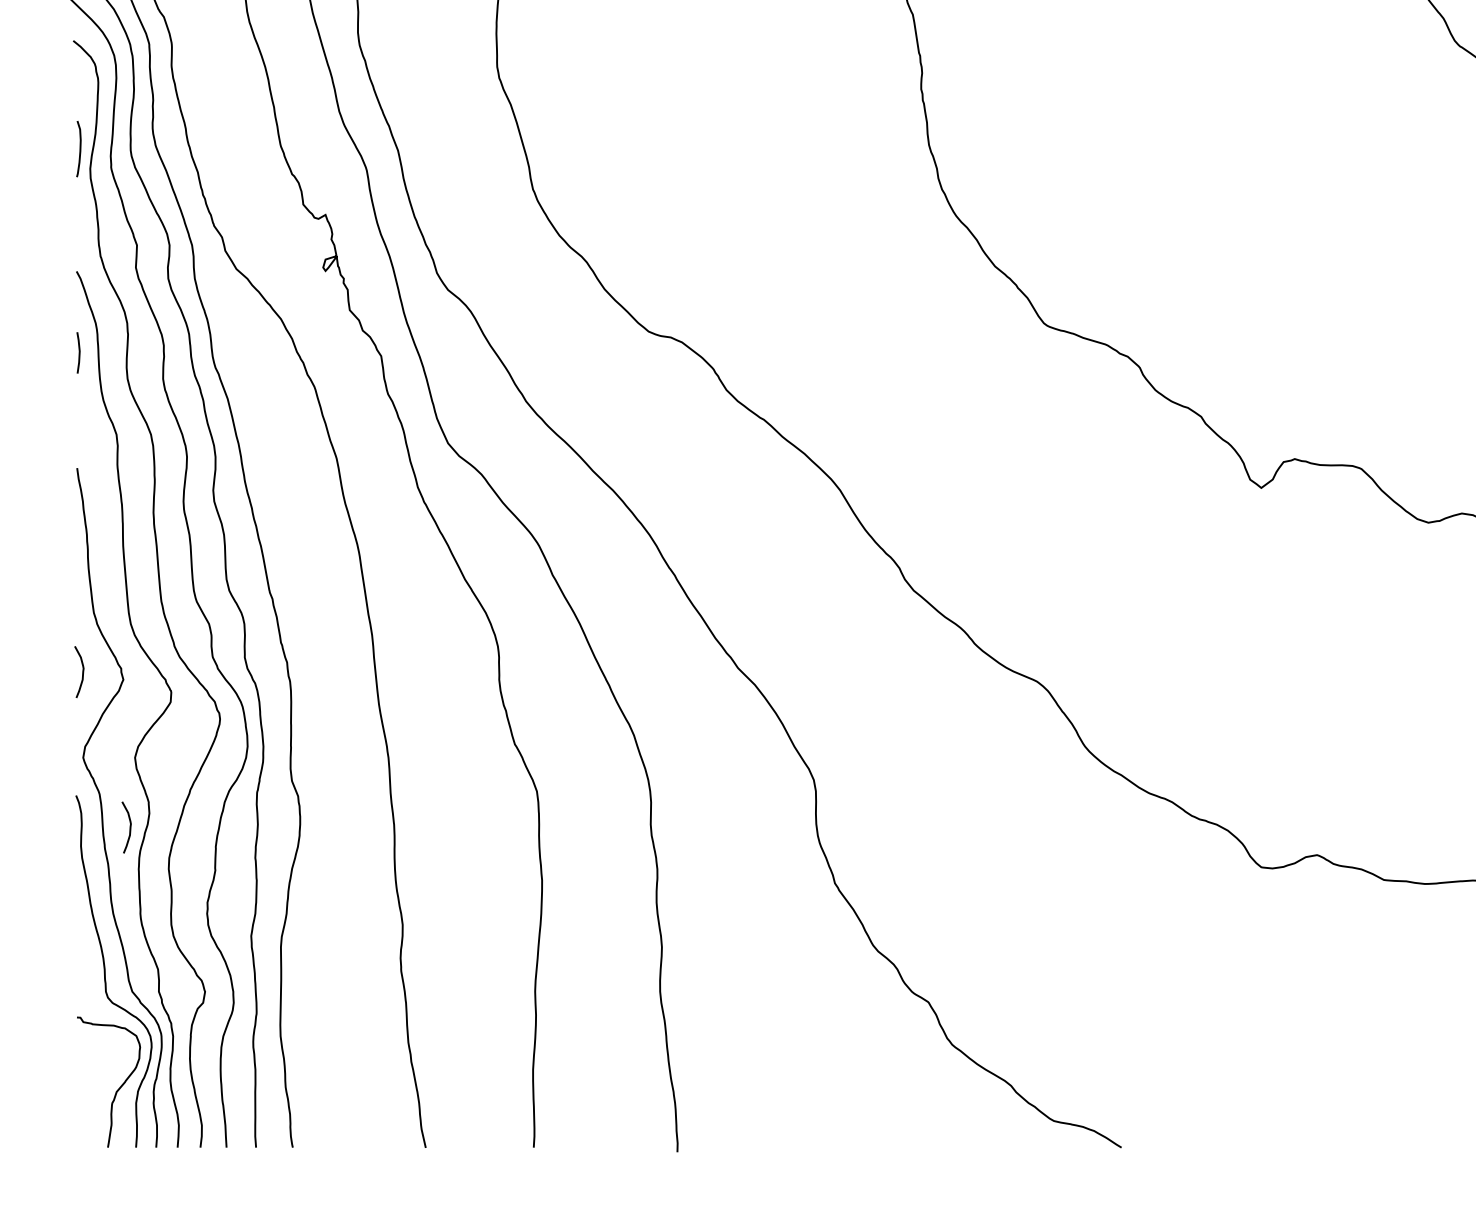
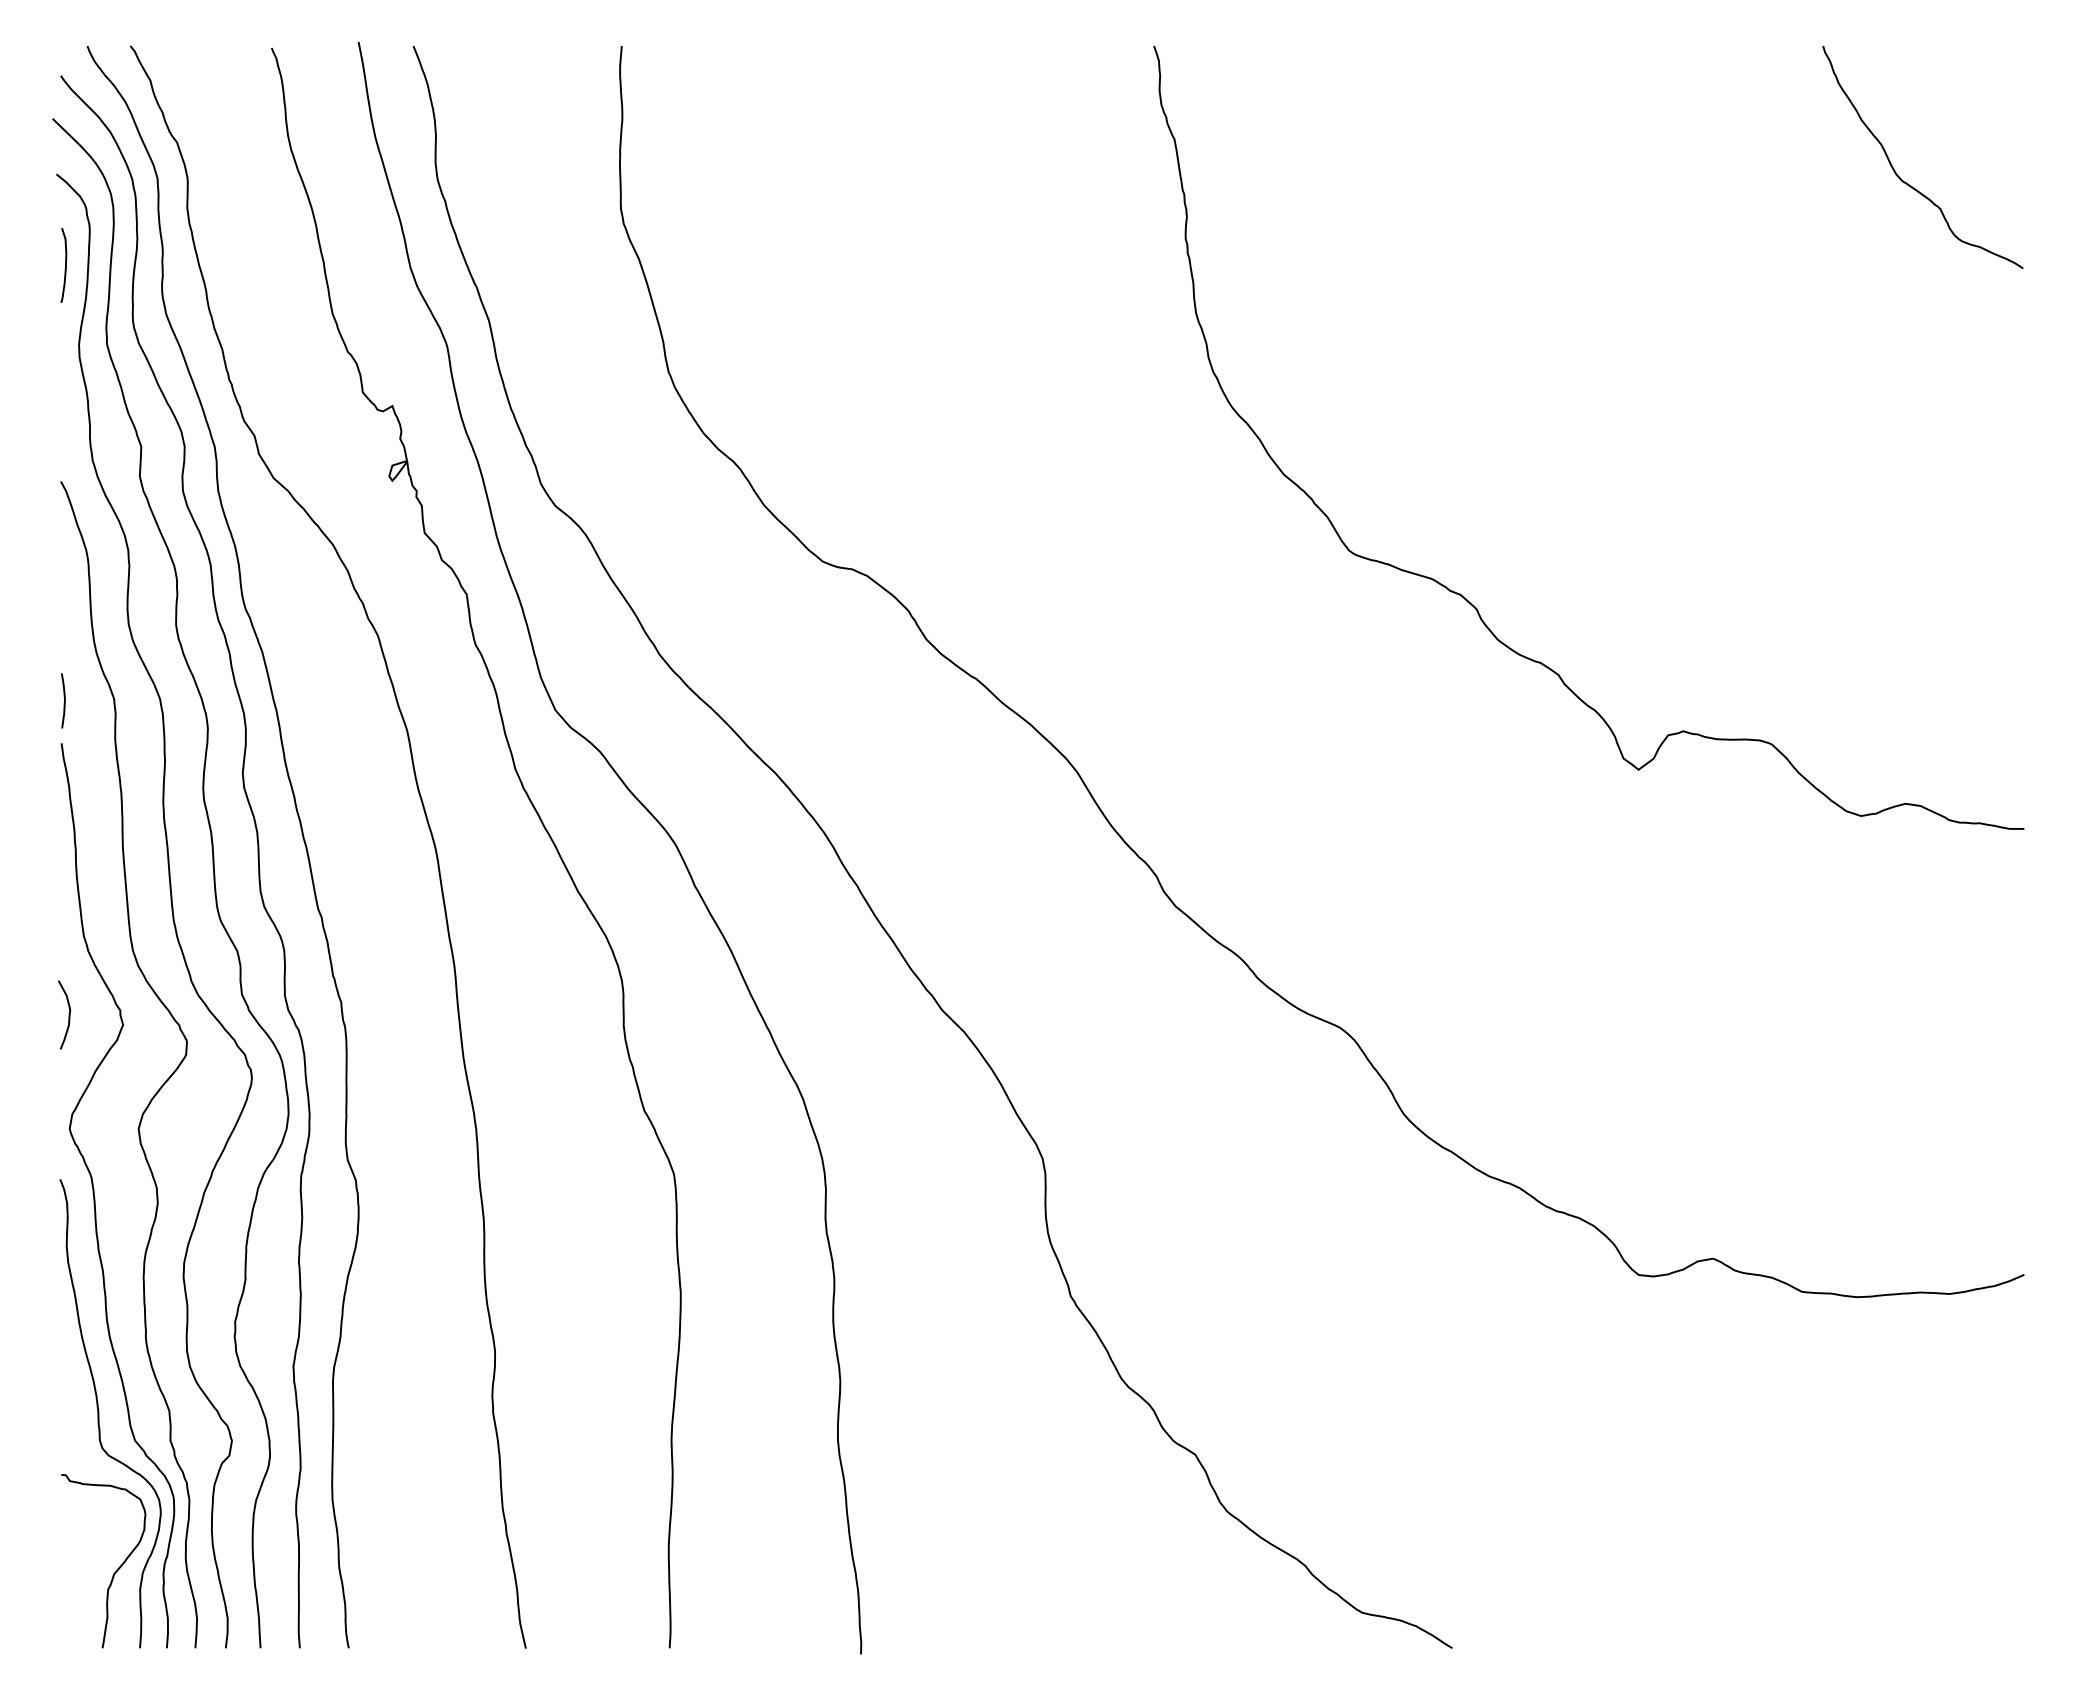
curve: (80, 149) -> (65, 265), moved
line: (79, 352) -> (64, 700), moved
curve: (129, 827) -> (131, 1221), removed

